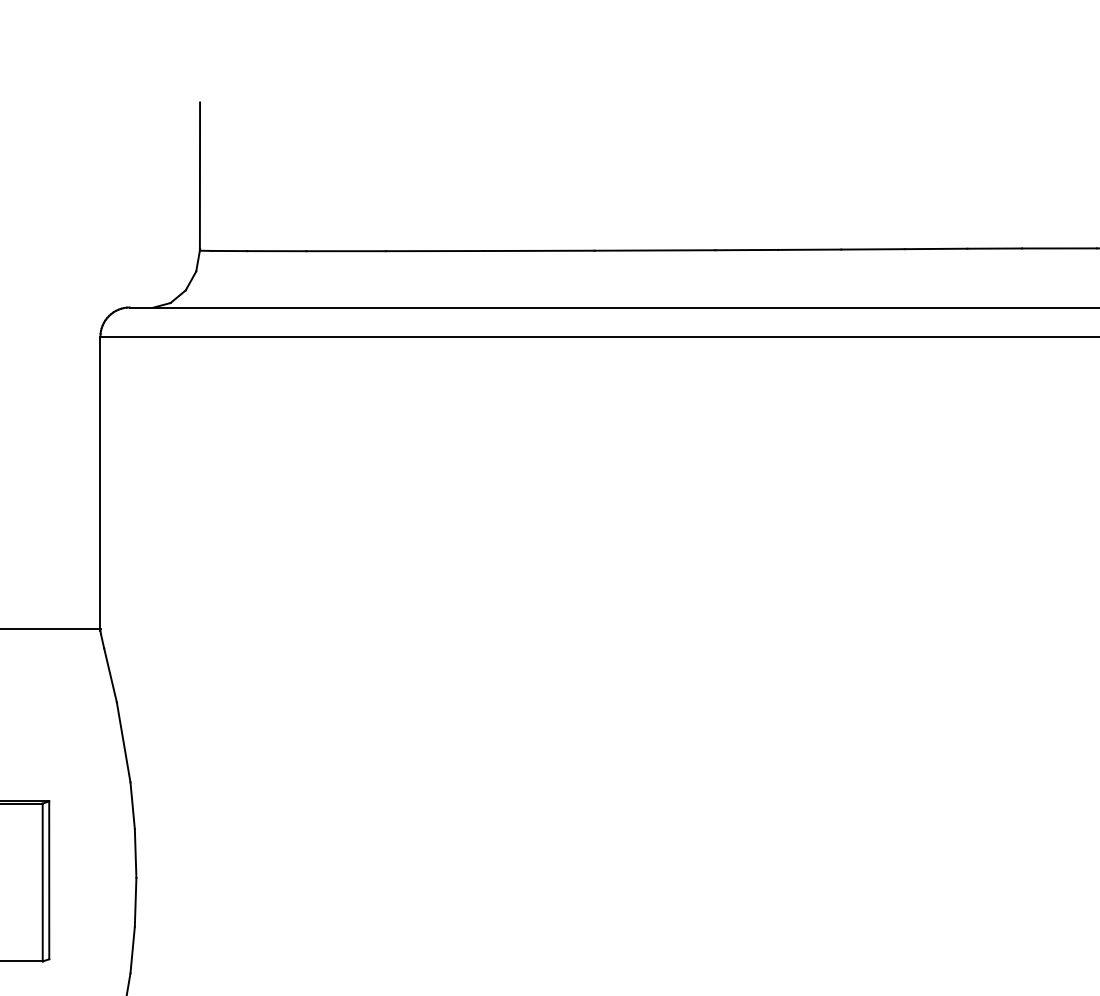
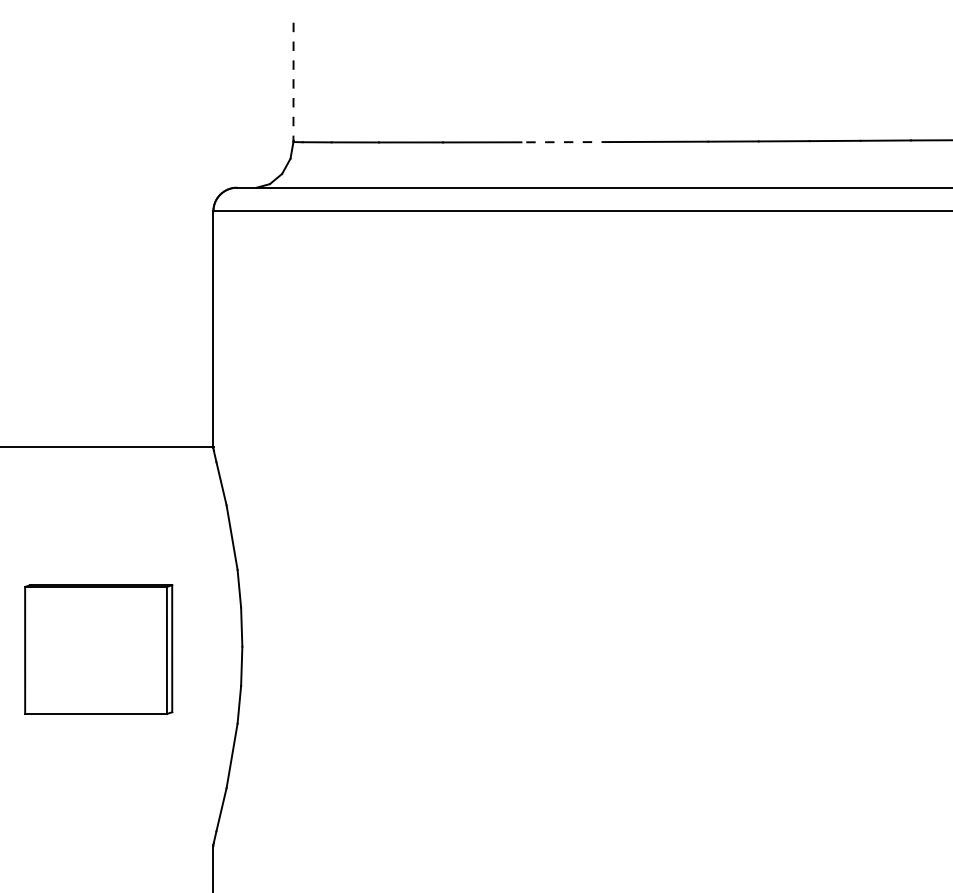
line: (199, 176) -> (293, 82), solid -> dashed
line: (539, 251) -> (566, 142), solid -> dashed

